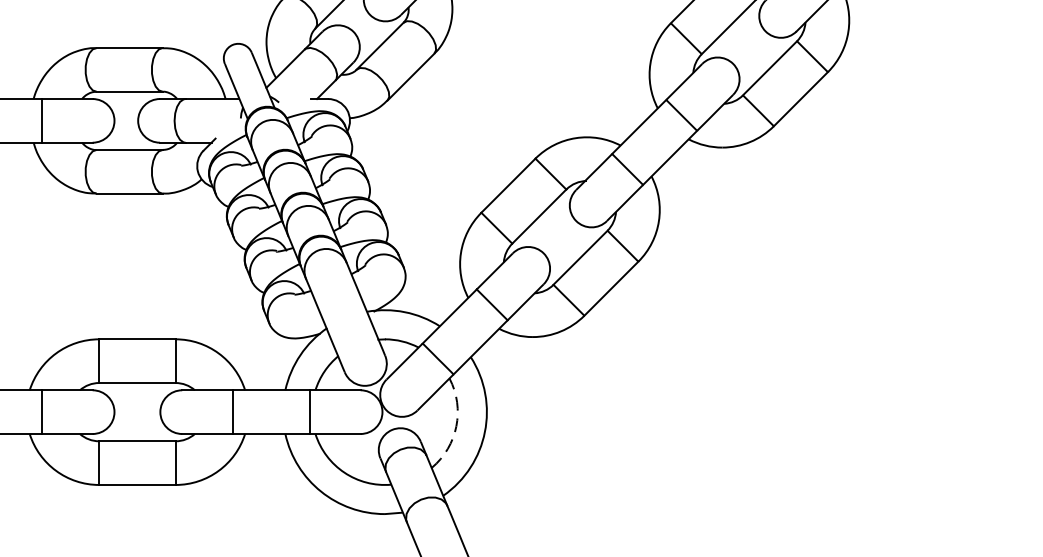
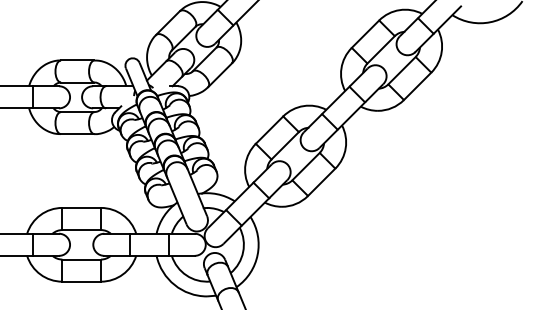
arc: (456, 427) -> (243, 252), dashed -> solid

